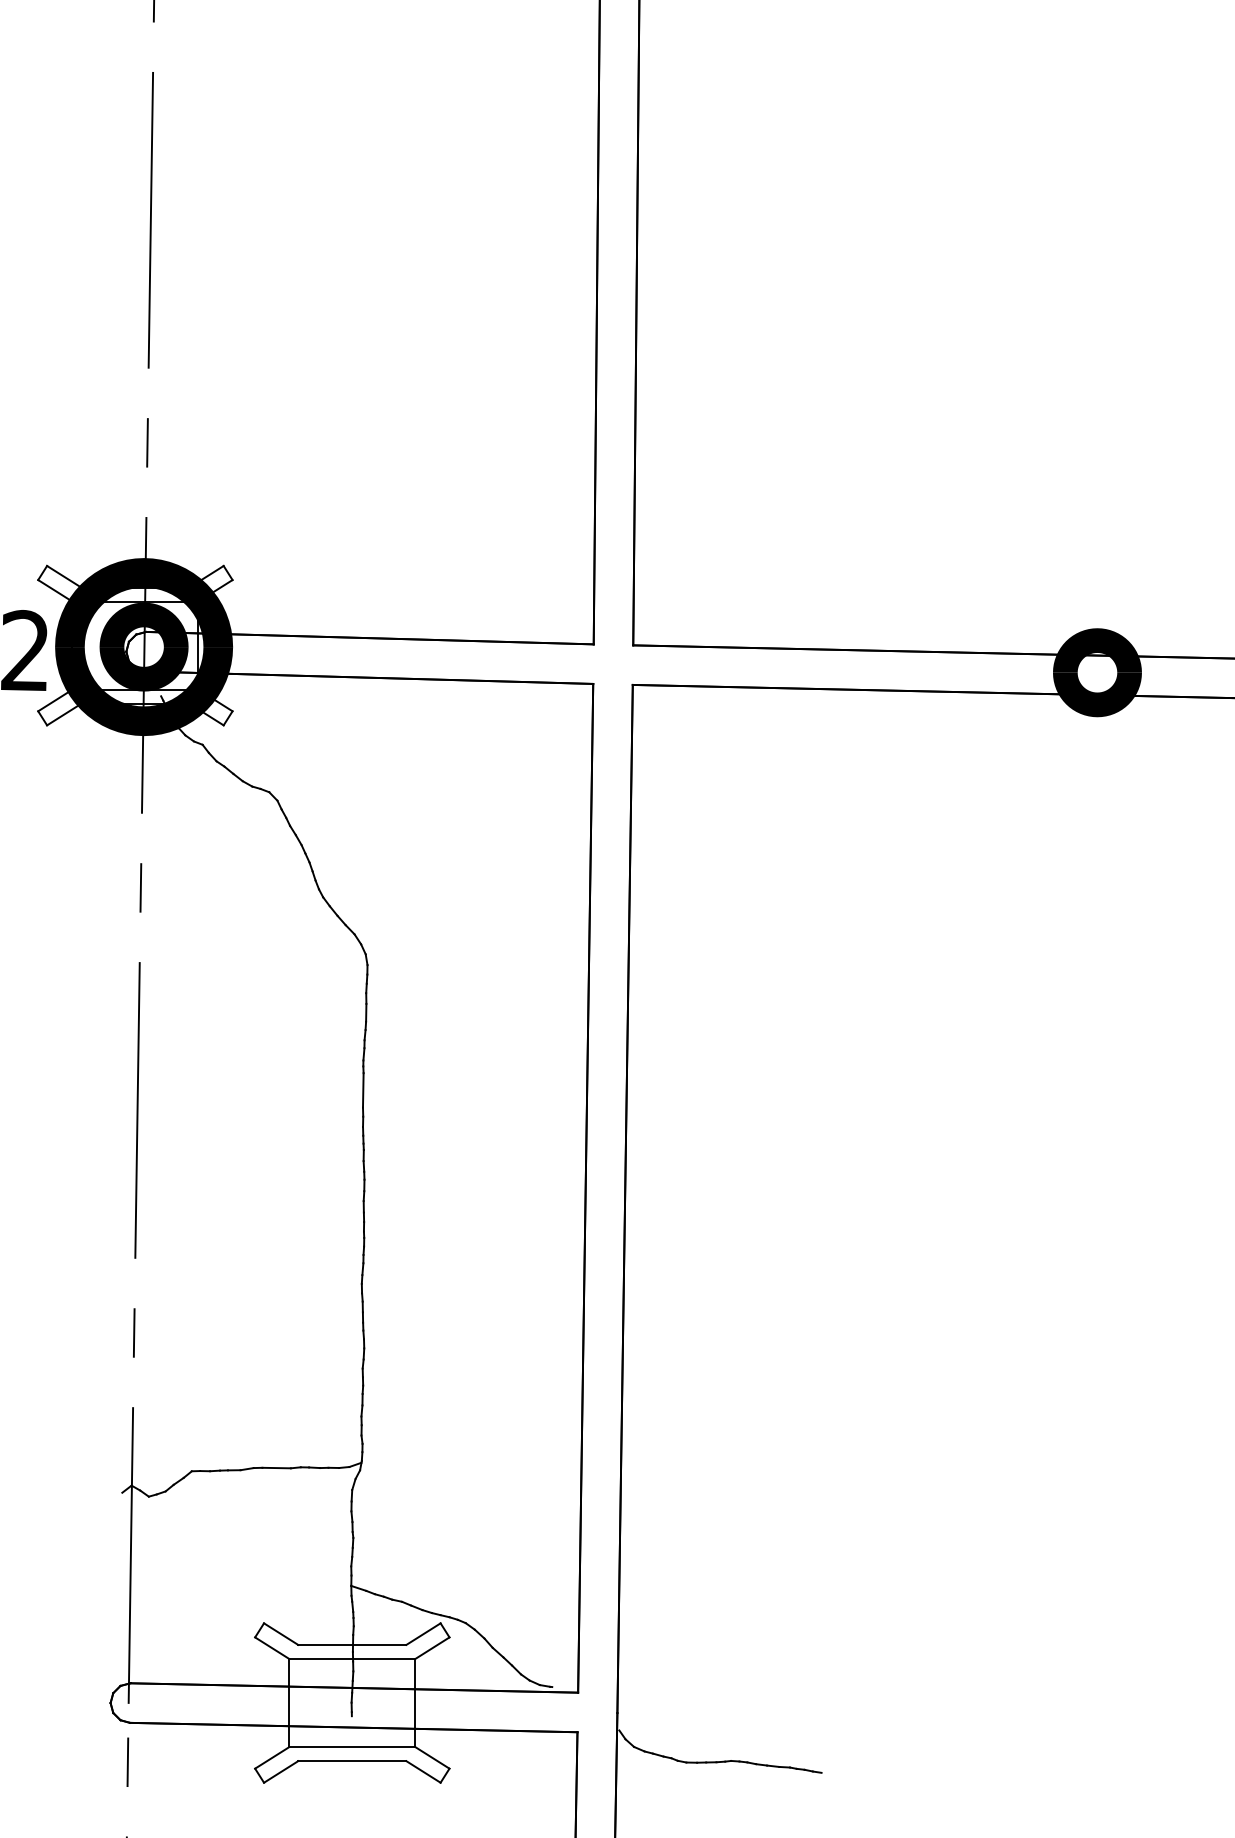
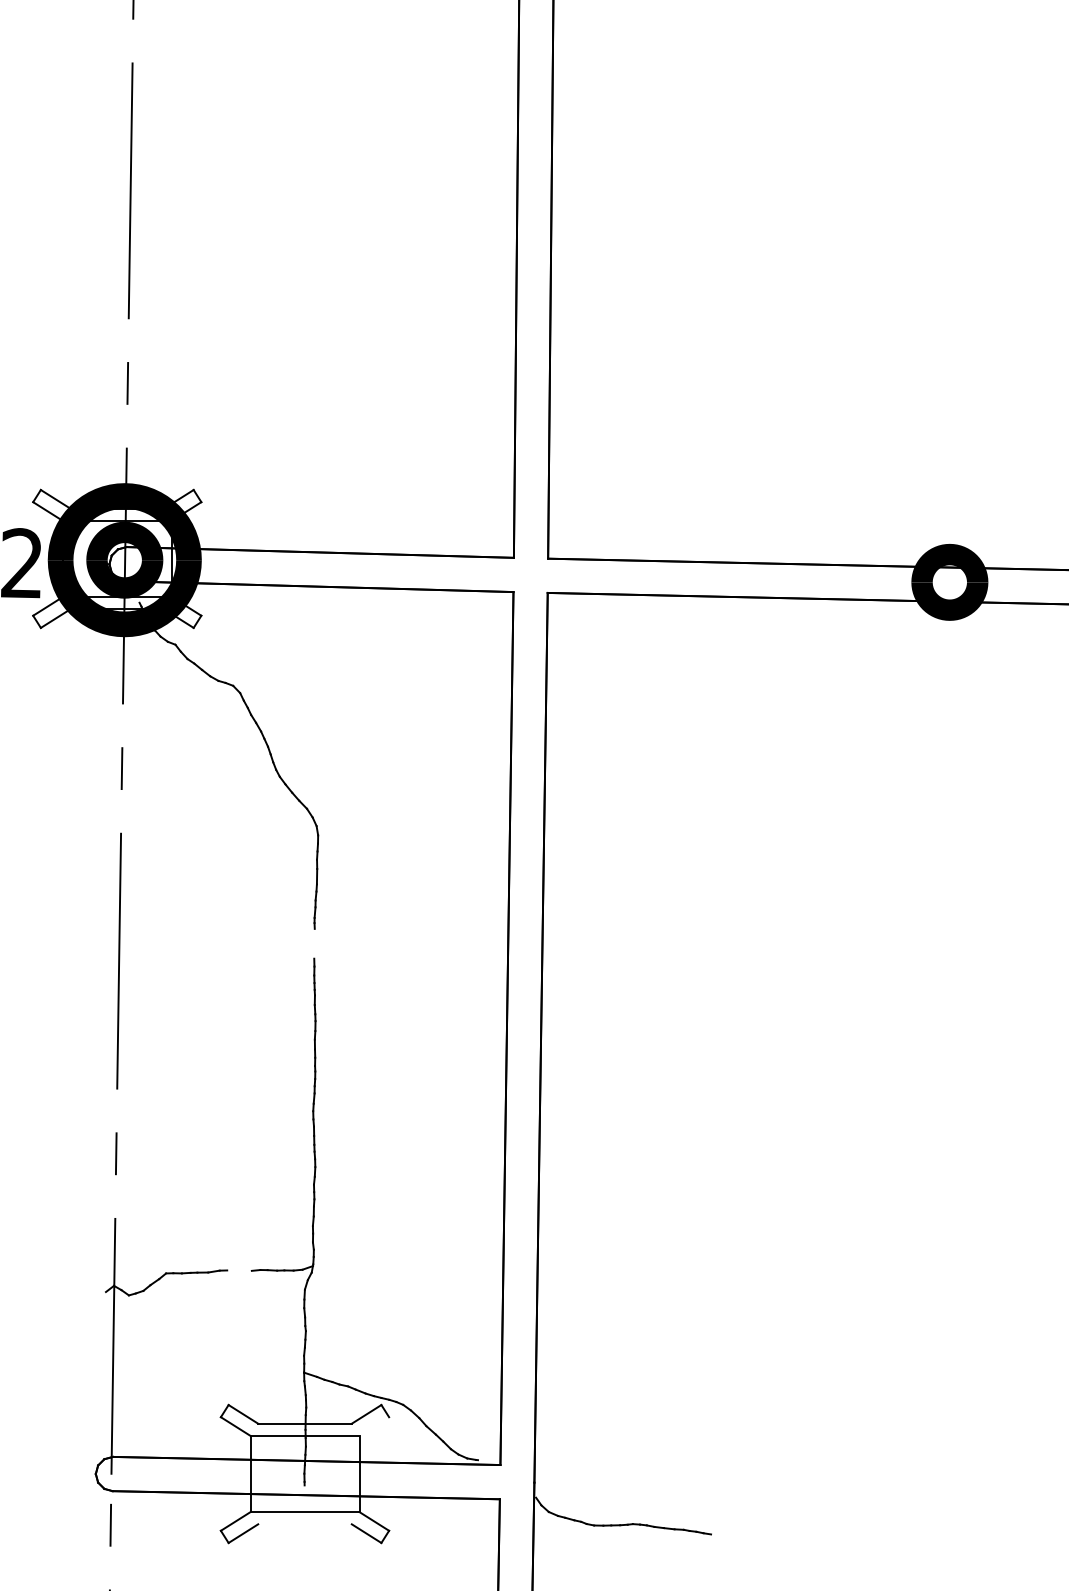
line: (363, 1090) -> (314, 943), removed
line: (276, 1467) -> (239, 1270), removed
line: (432, 1648) -> (374, 1426), removed
line: (352, 1761) -> (305, 1524), removed

